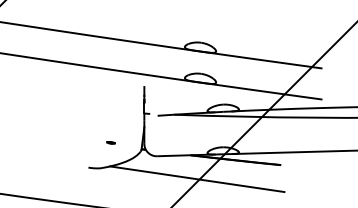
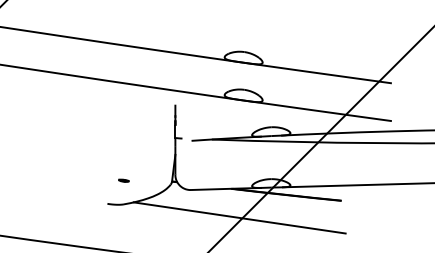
part: (110, 142) -> (123, 180), moved

